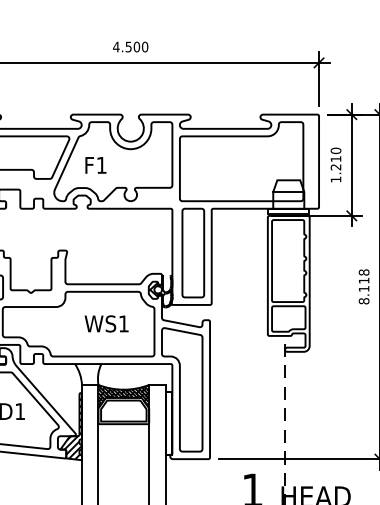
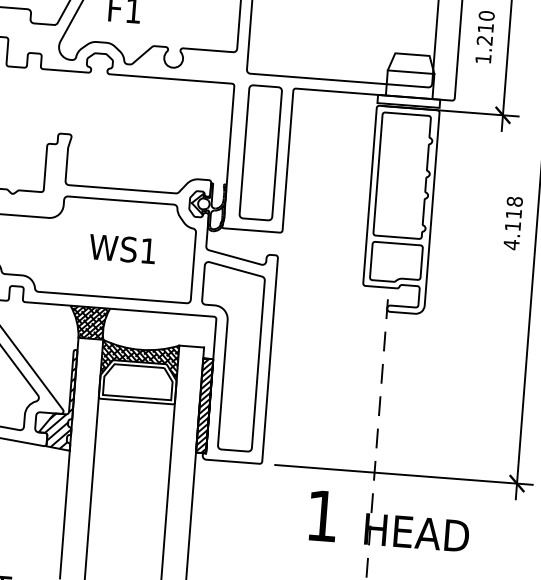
text: (363, 300) -> (510, 243), 8.118 -> 4.118
hatch: (87, 374) -> (87, 322), added
hatch: (168, 423) -> (203, 405), added

